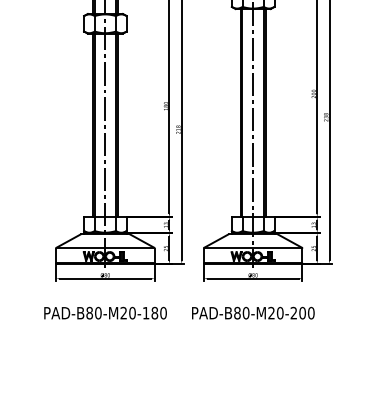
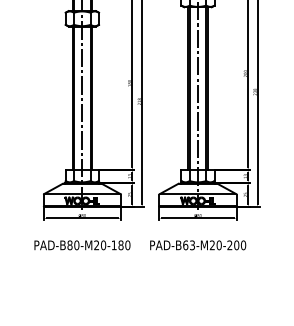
text: (242, 313) -> (189, 245), PAD-B80-M20-200 -> PAD-B63-M20-200

